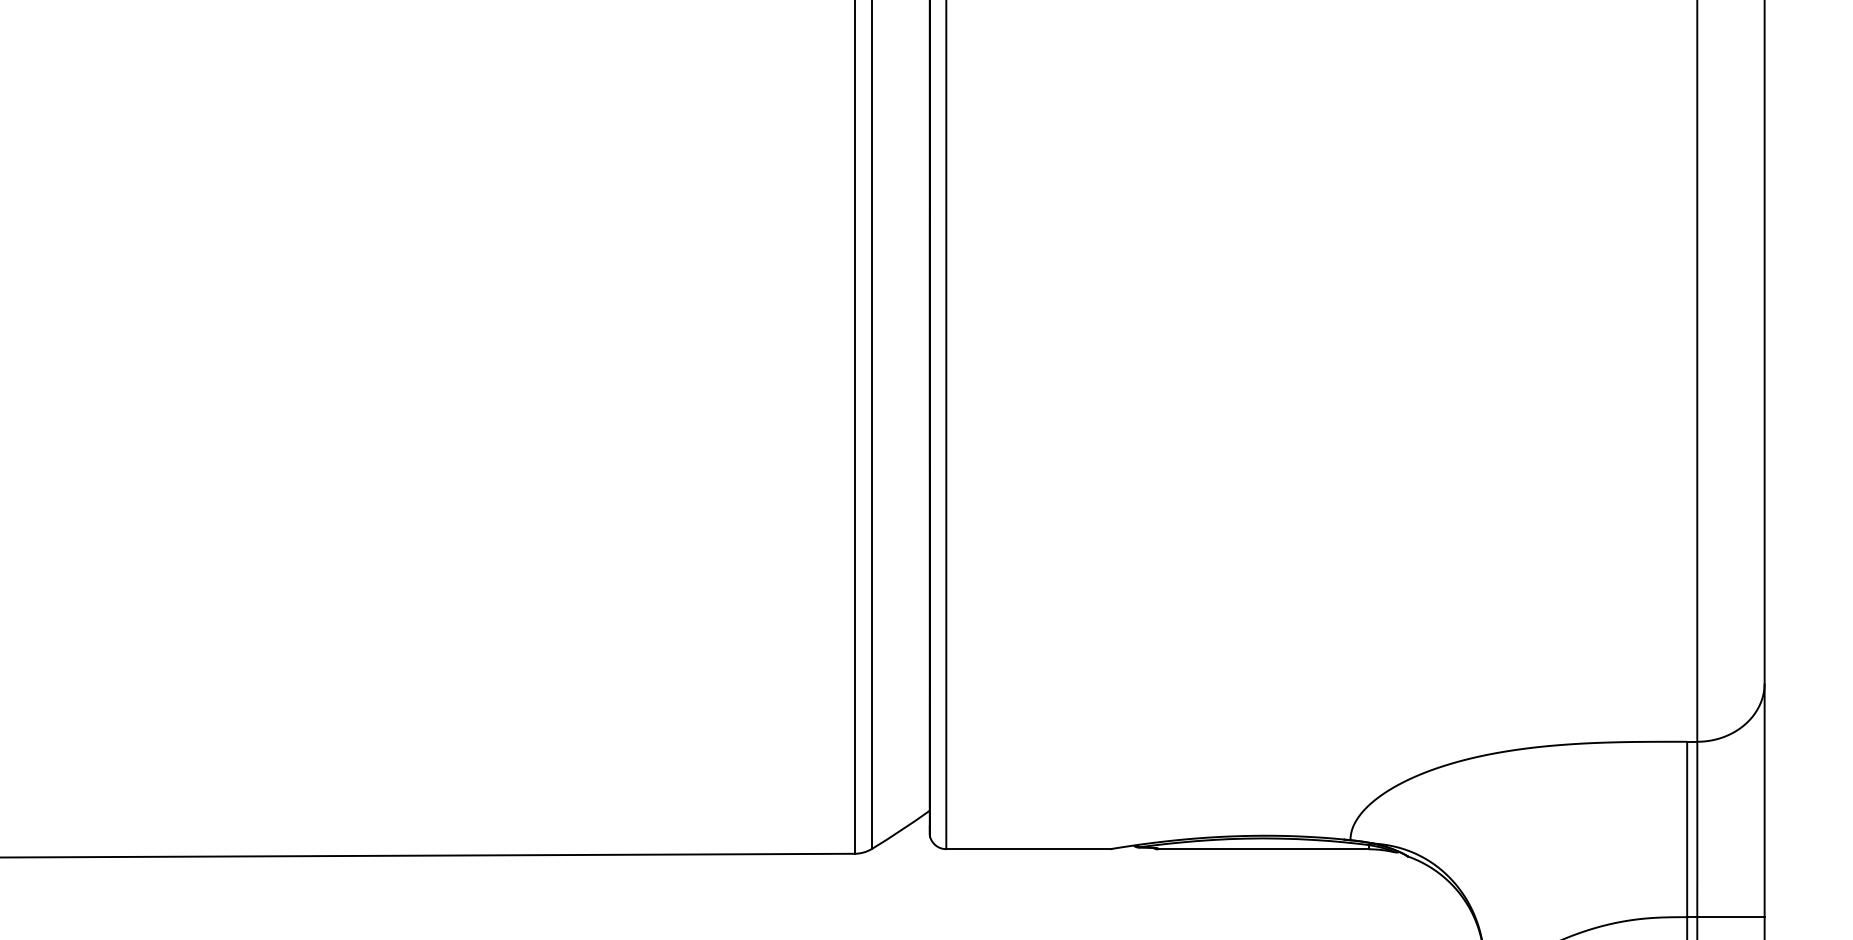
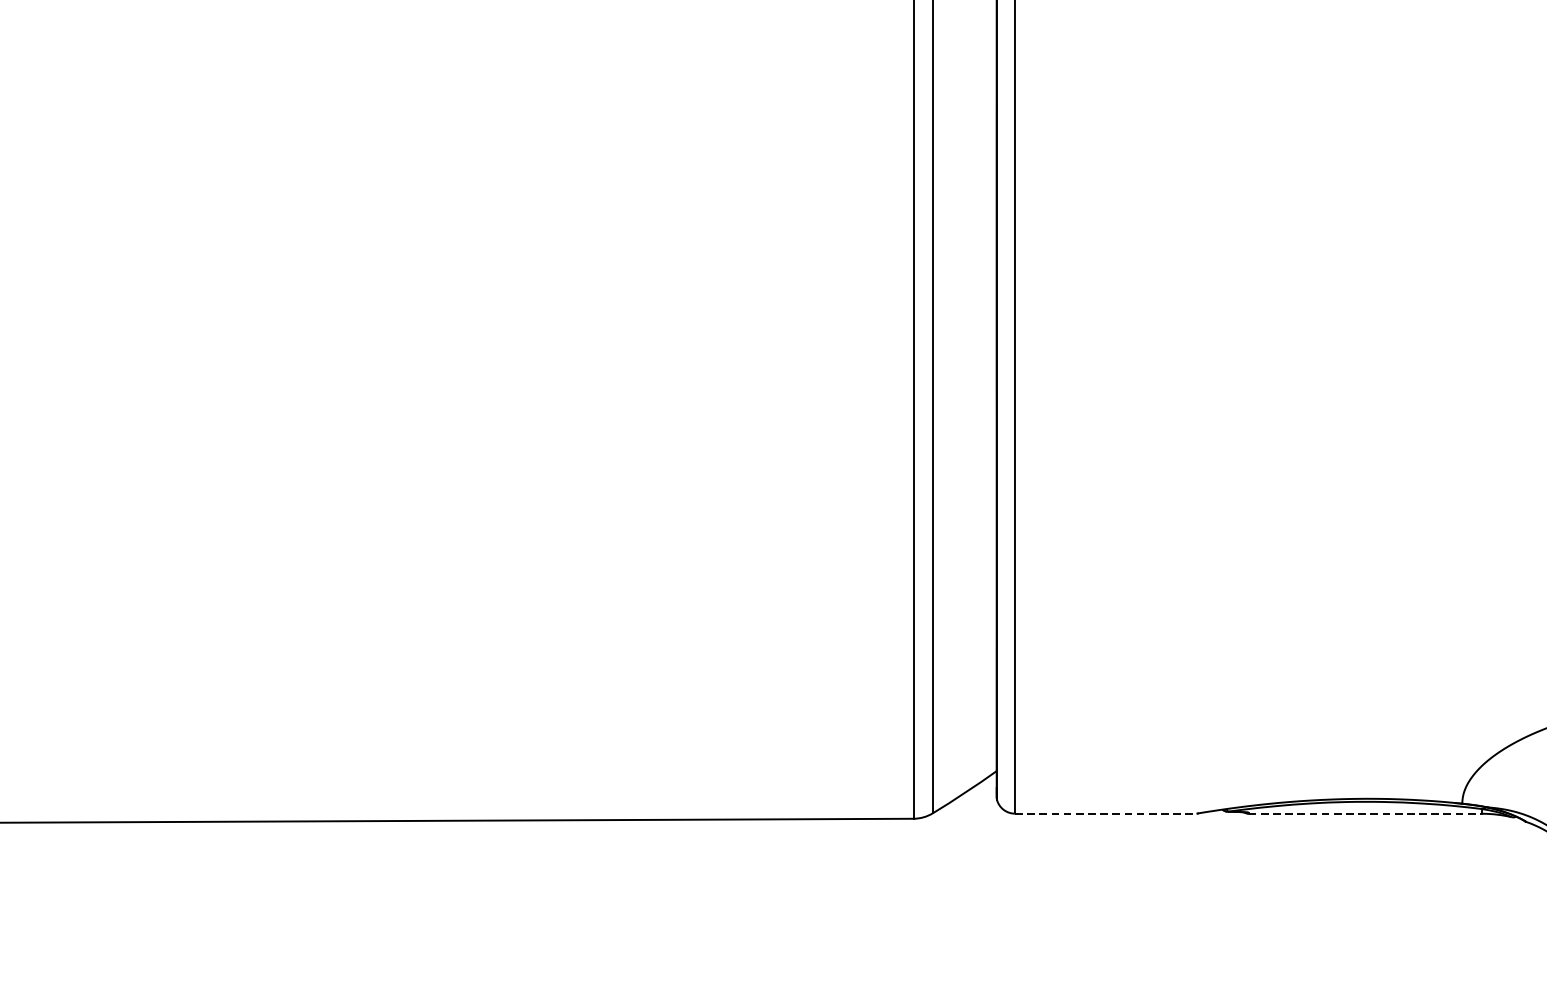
line: (1028, 849) -> (1105, 814), solid -> dashed
line: (1262, 849) -> (1364, 814), solid -> dashed

